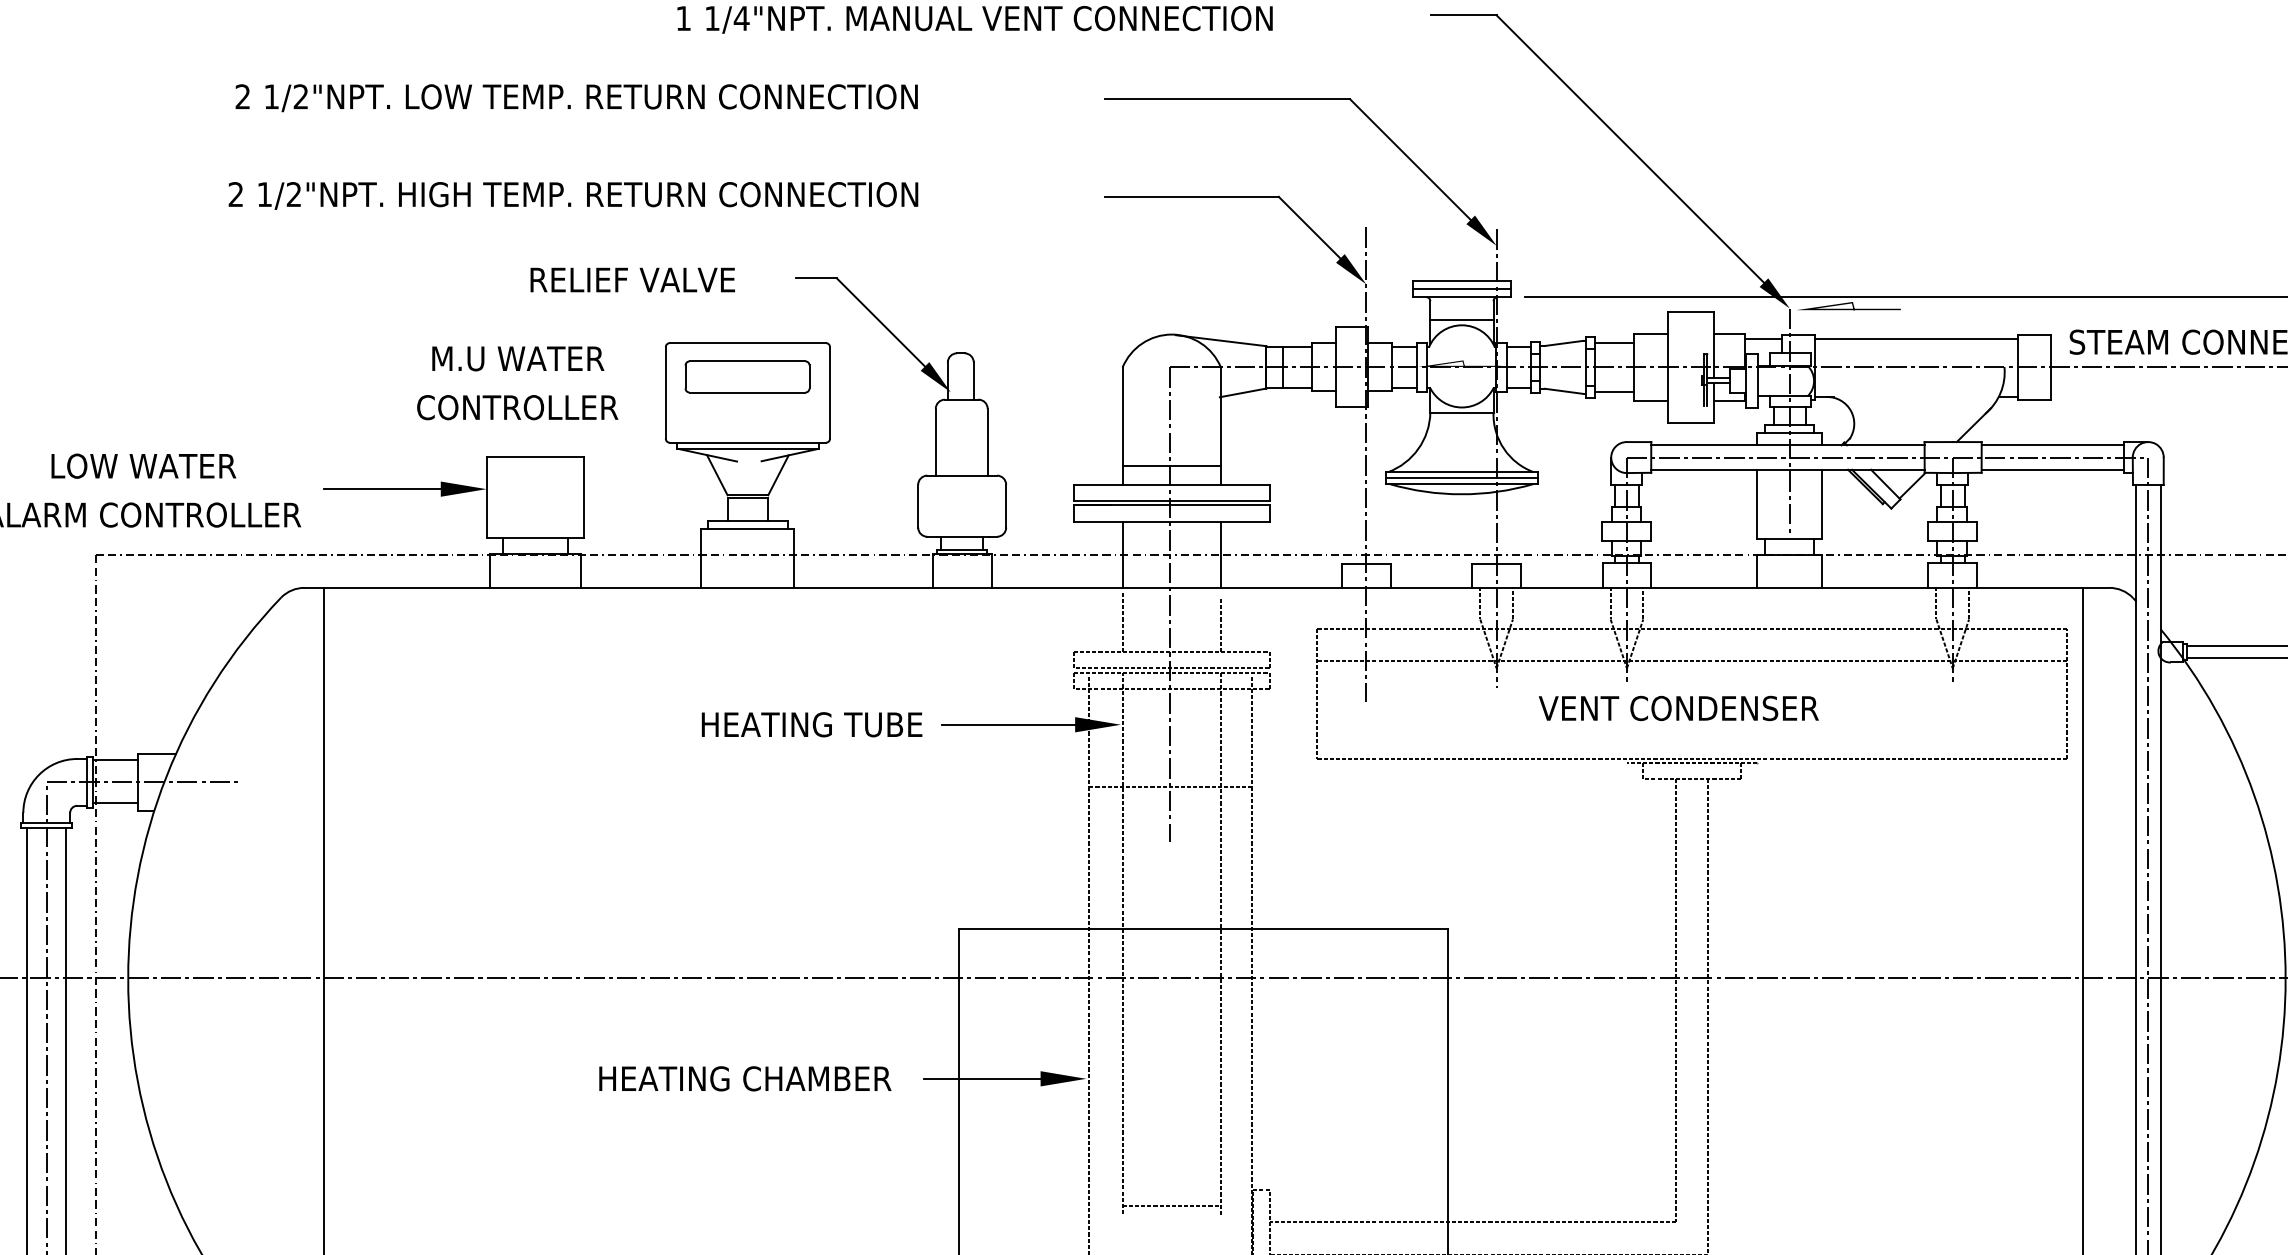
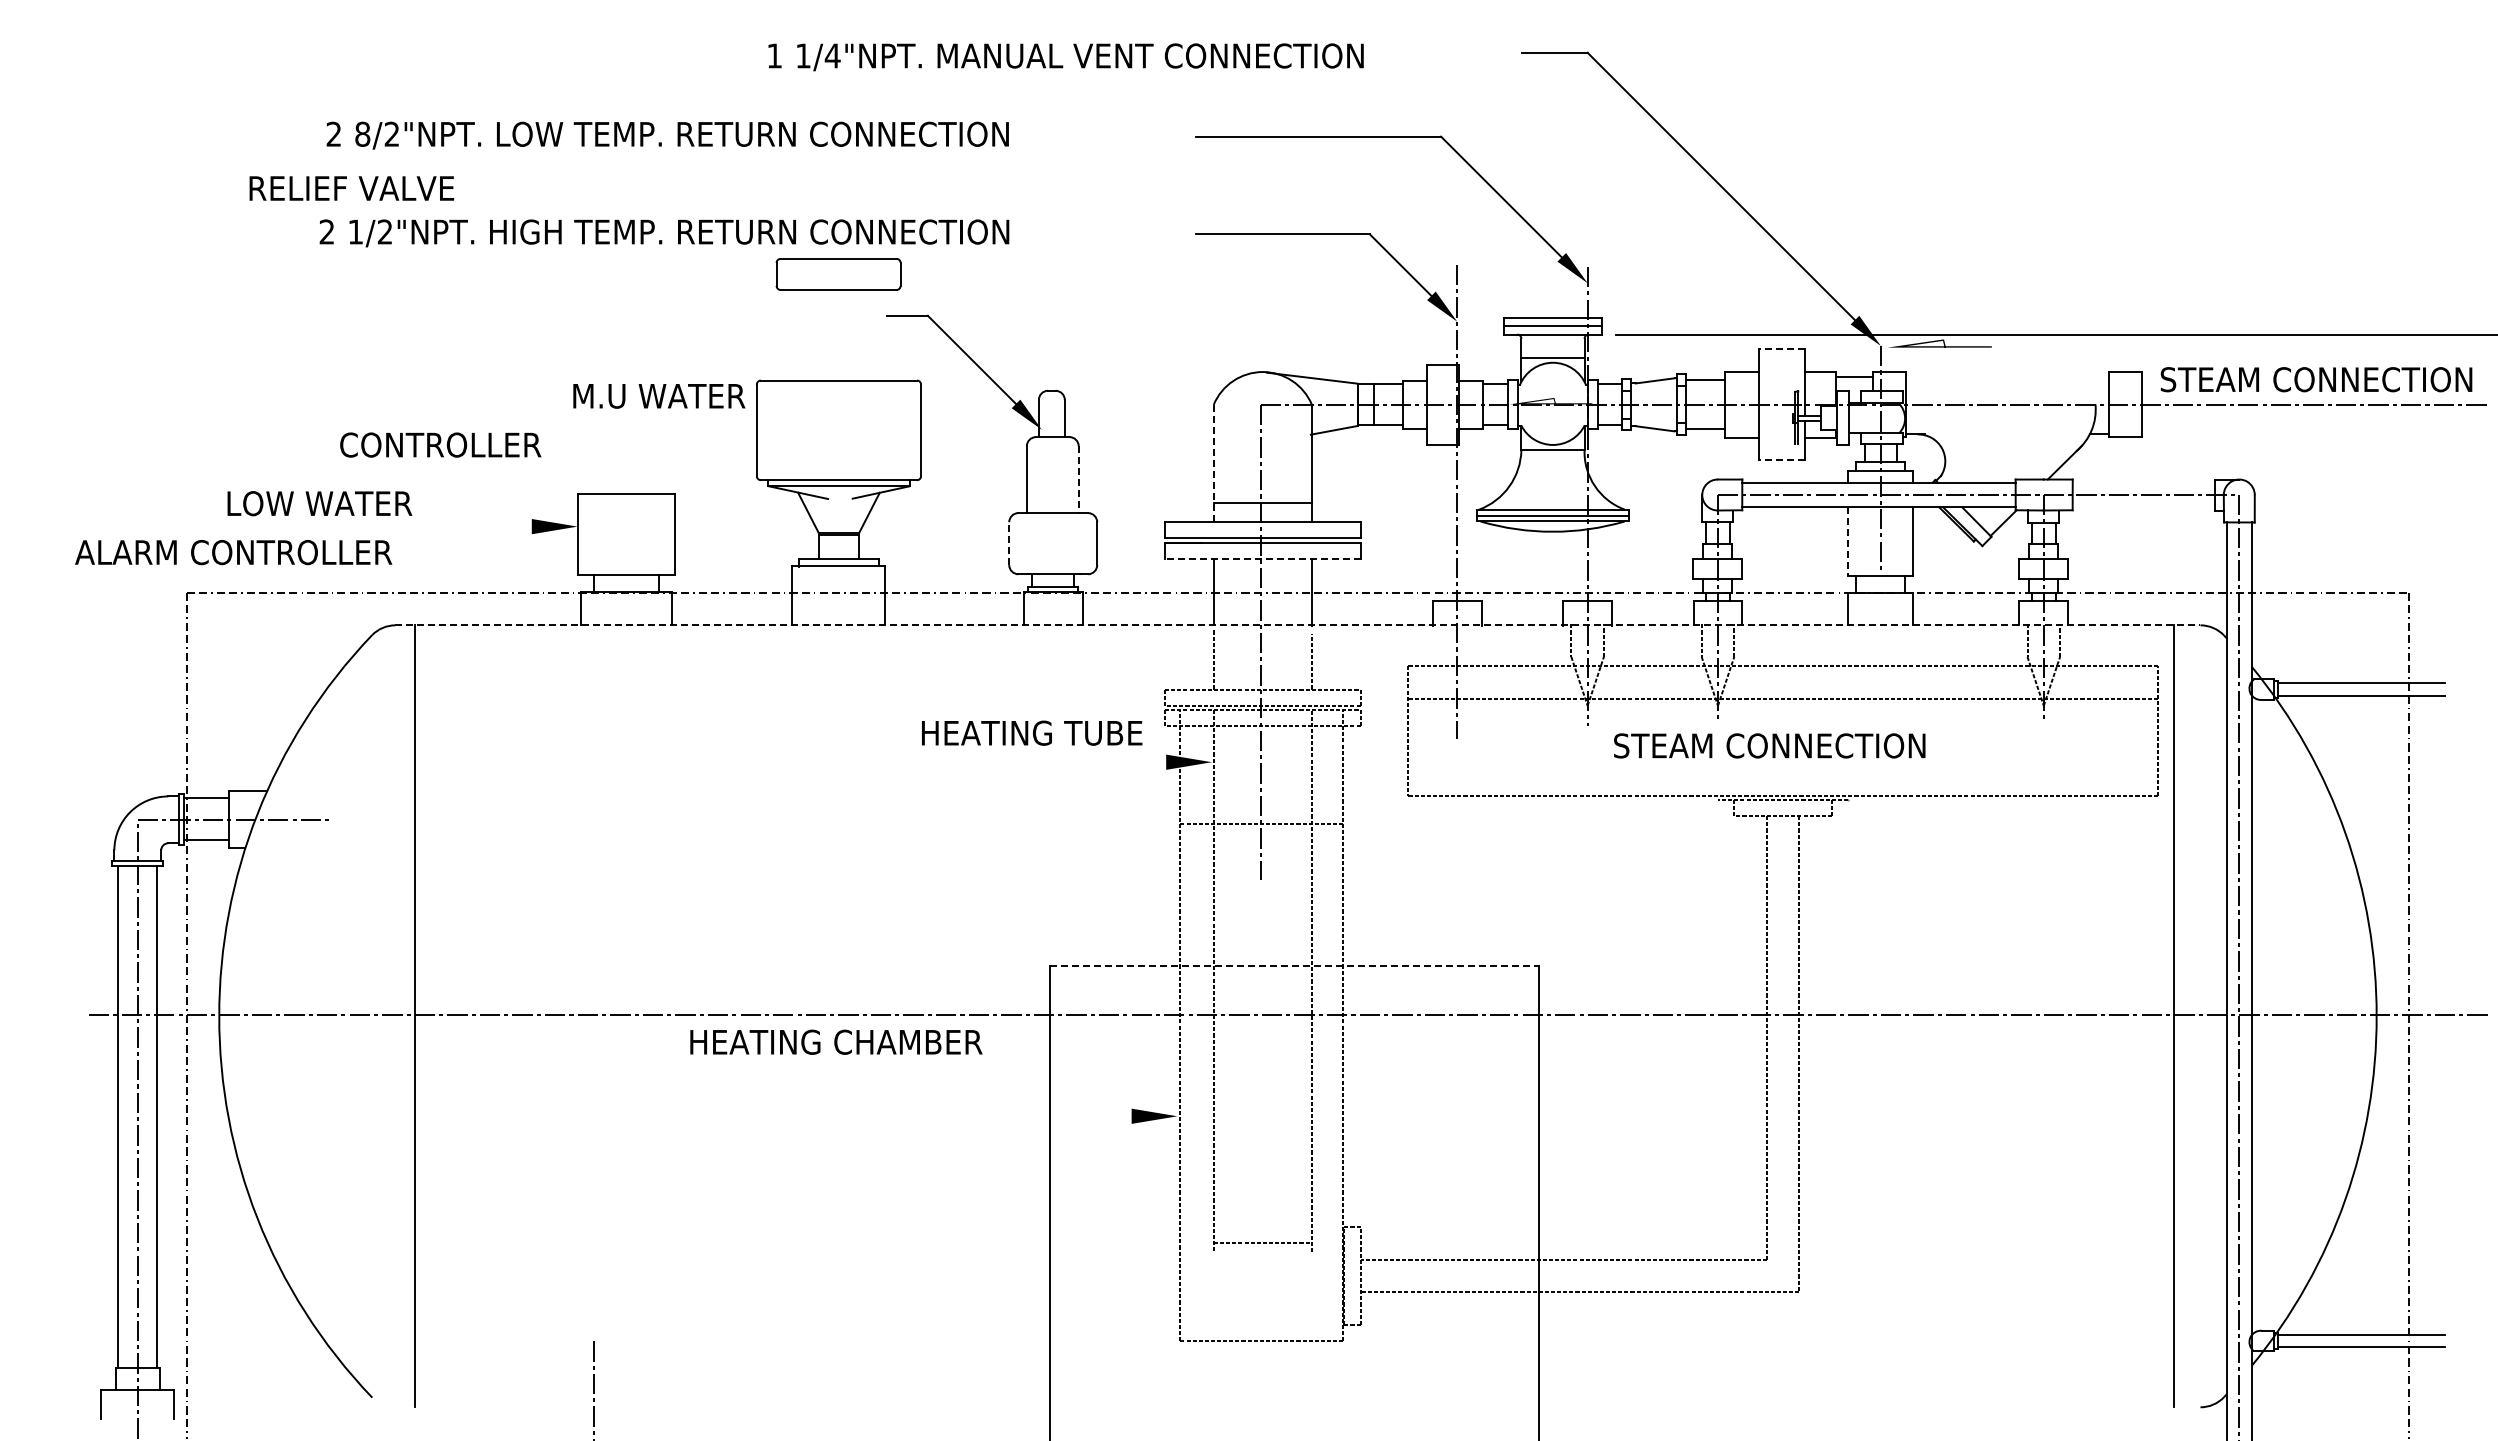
text: (271, 96) -> (362, 133), 1/2"NPT. -> 8/2"NPT.
text: (632, 280) -> (351, 188), moved
line: (1690, 312) -> (1781, 349), solid -> dashed
line: (1916, 339) -> (2007, 376), removed
text: (518, 359) -> (659, 396), moved
part: (747, 377) -> (838, 274), moved
text: (517, 407) -> (440, 444), moved
line: (1690, 423) -> (1781, 460), solid -> dashed
line: (1122, 426) -> (1213, 463), solid -> dashed
line: (987, 443) -> (1078, 480), solid -> dashed
line: (2052, 445) -> (2143, 482), removed
text: (143, 466) -> (319, 503), moved
line: (2052, 470) -> (2143, 507), removed
line: (381, 489) -> (472, 526), removed
line: (1757, 504) -> (1848, 541), solid -> dashed
line: (918, 506) -> (1009, 543), solid -> dashed
line: (1171, 522) -> (1262, 559), solid -> dashed
line: (1206, 588) -> (1297, 625), solid -> dashed
text: (1678, 708) -> (1769, 745), VENT CONDENSER -> STEAM CONNECTION
text: (812, 724) -> (1032, 732), moved
line: (1008, 725) -> (1099, 762), removed
line: (1203, 929) -> (1294, 966), solid -> dashed
text: (745, 1078) -> (836, 1041), moved
line: (981, 1079) -> (1072, 1116), removed

